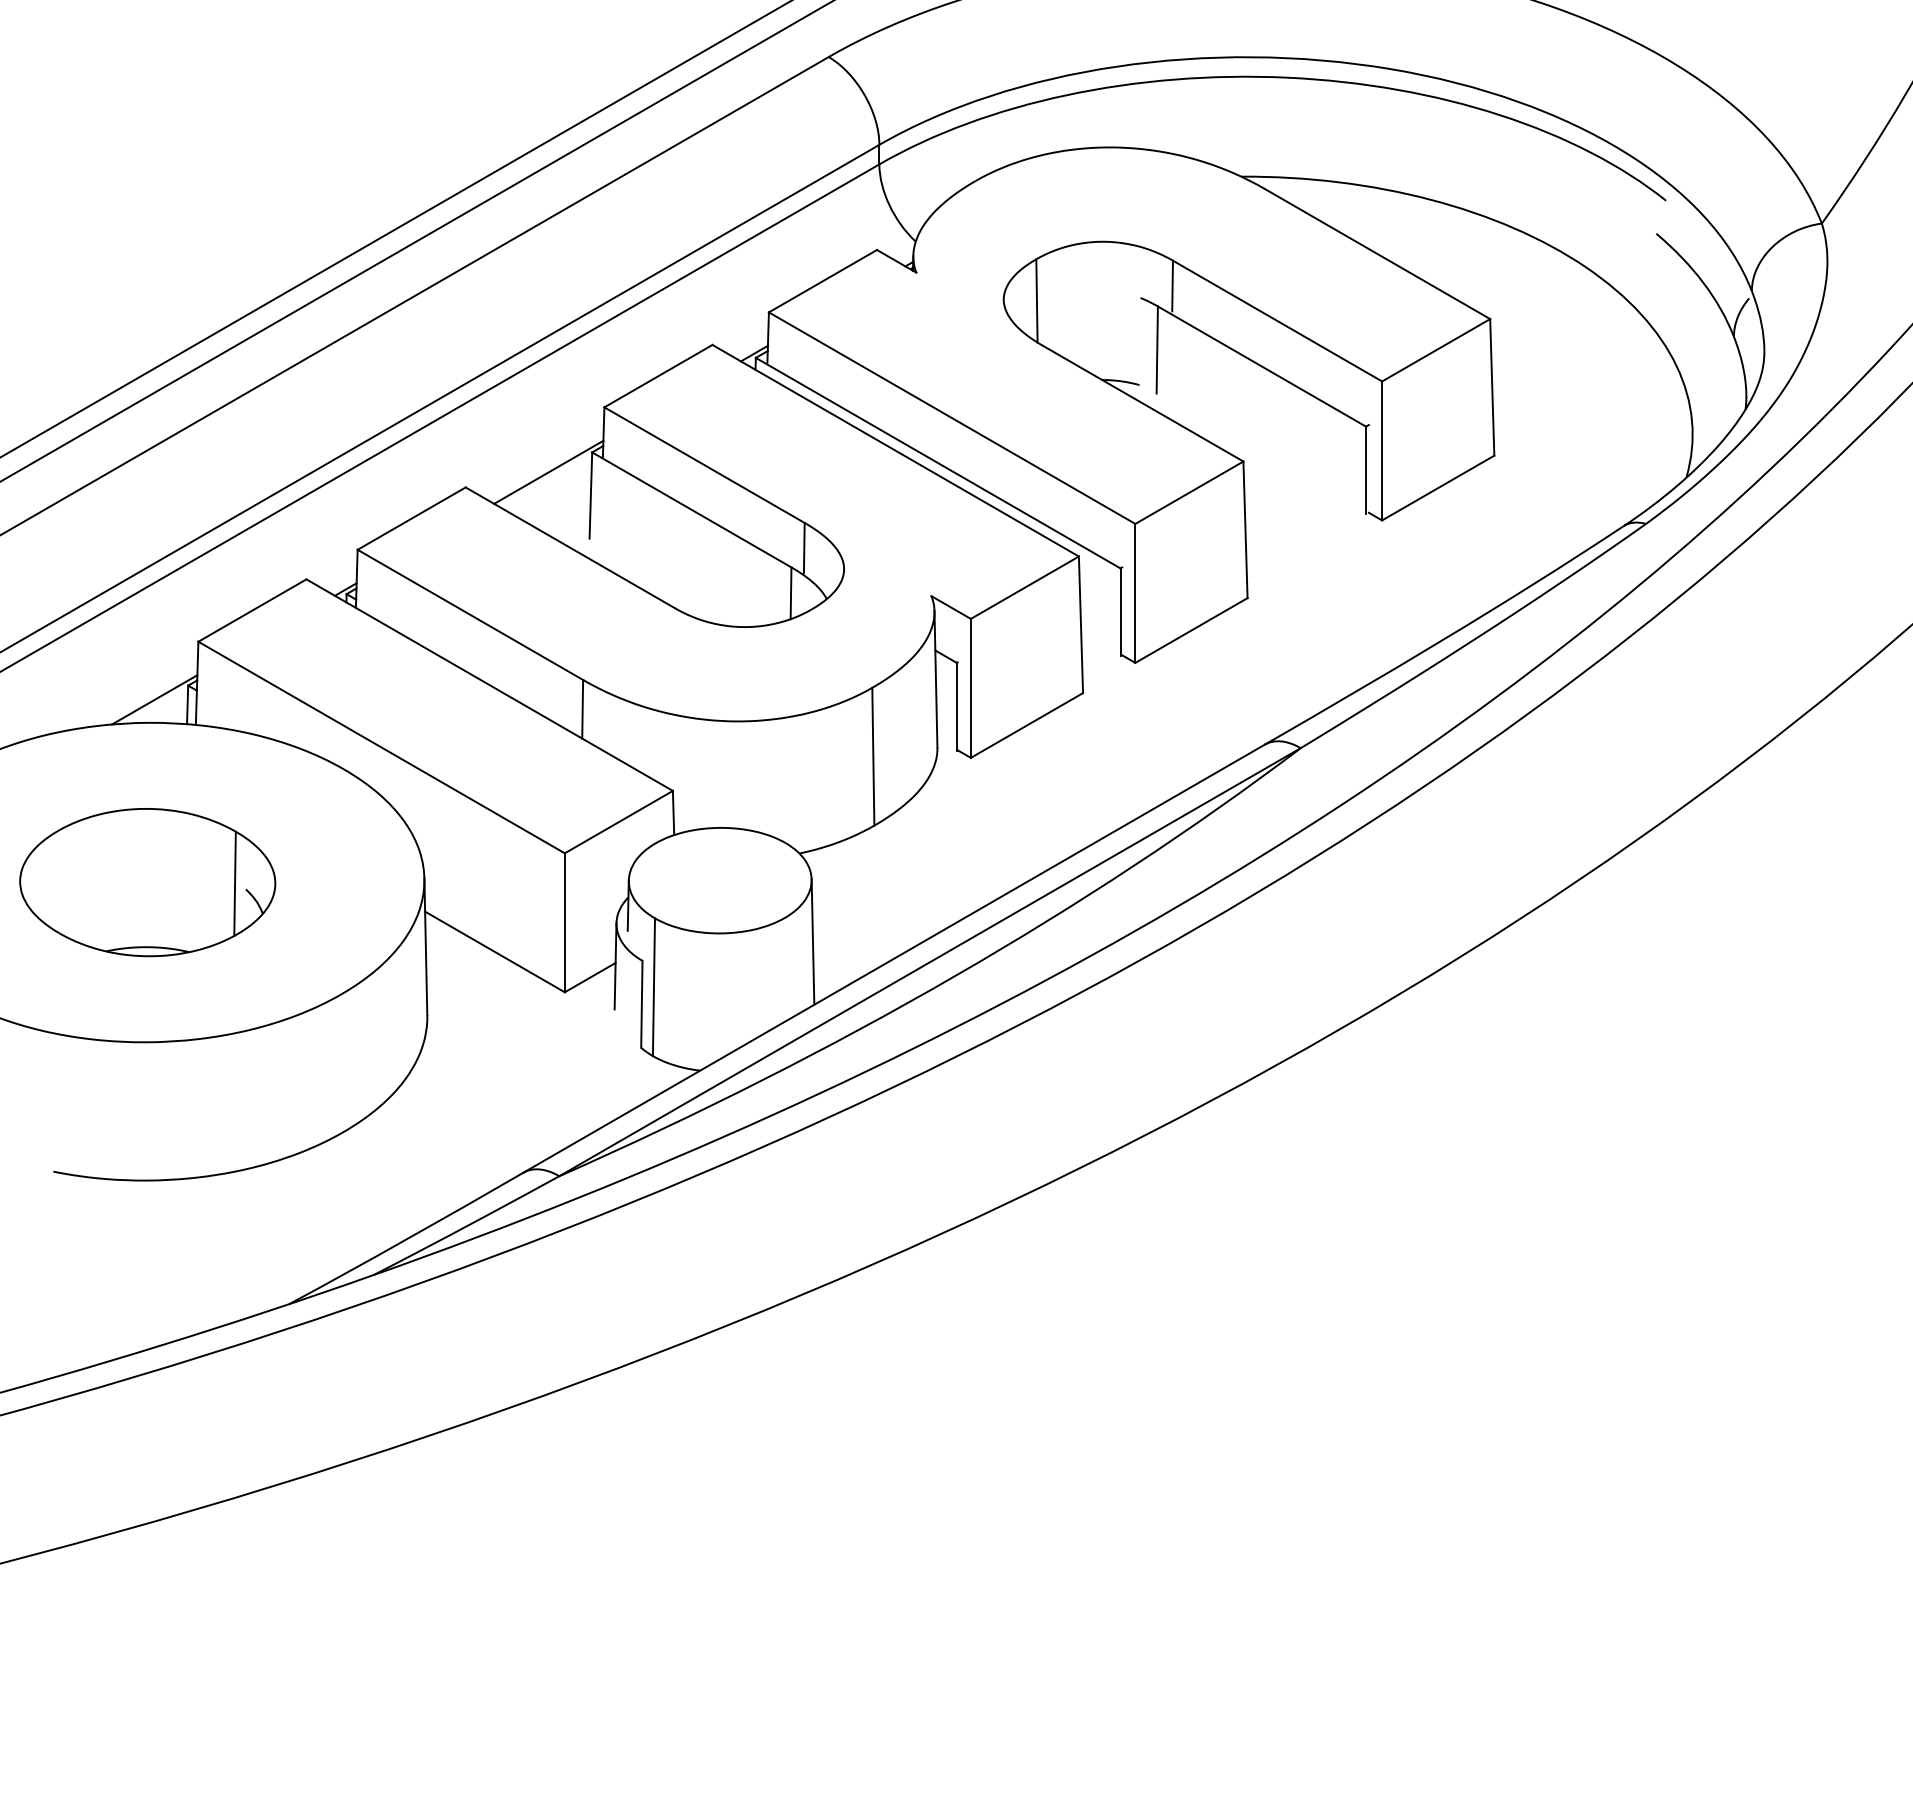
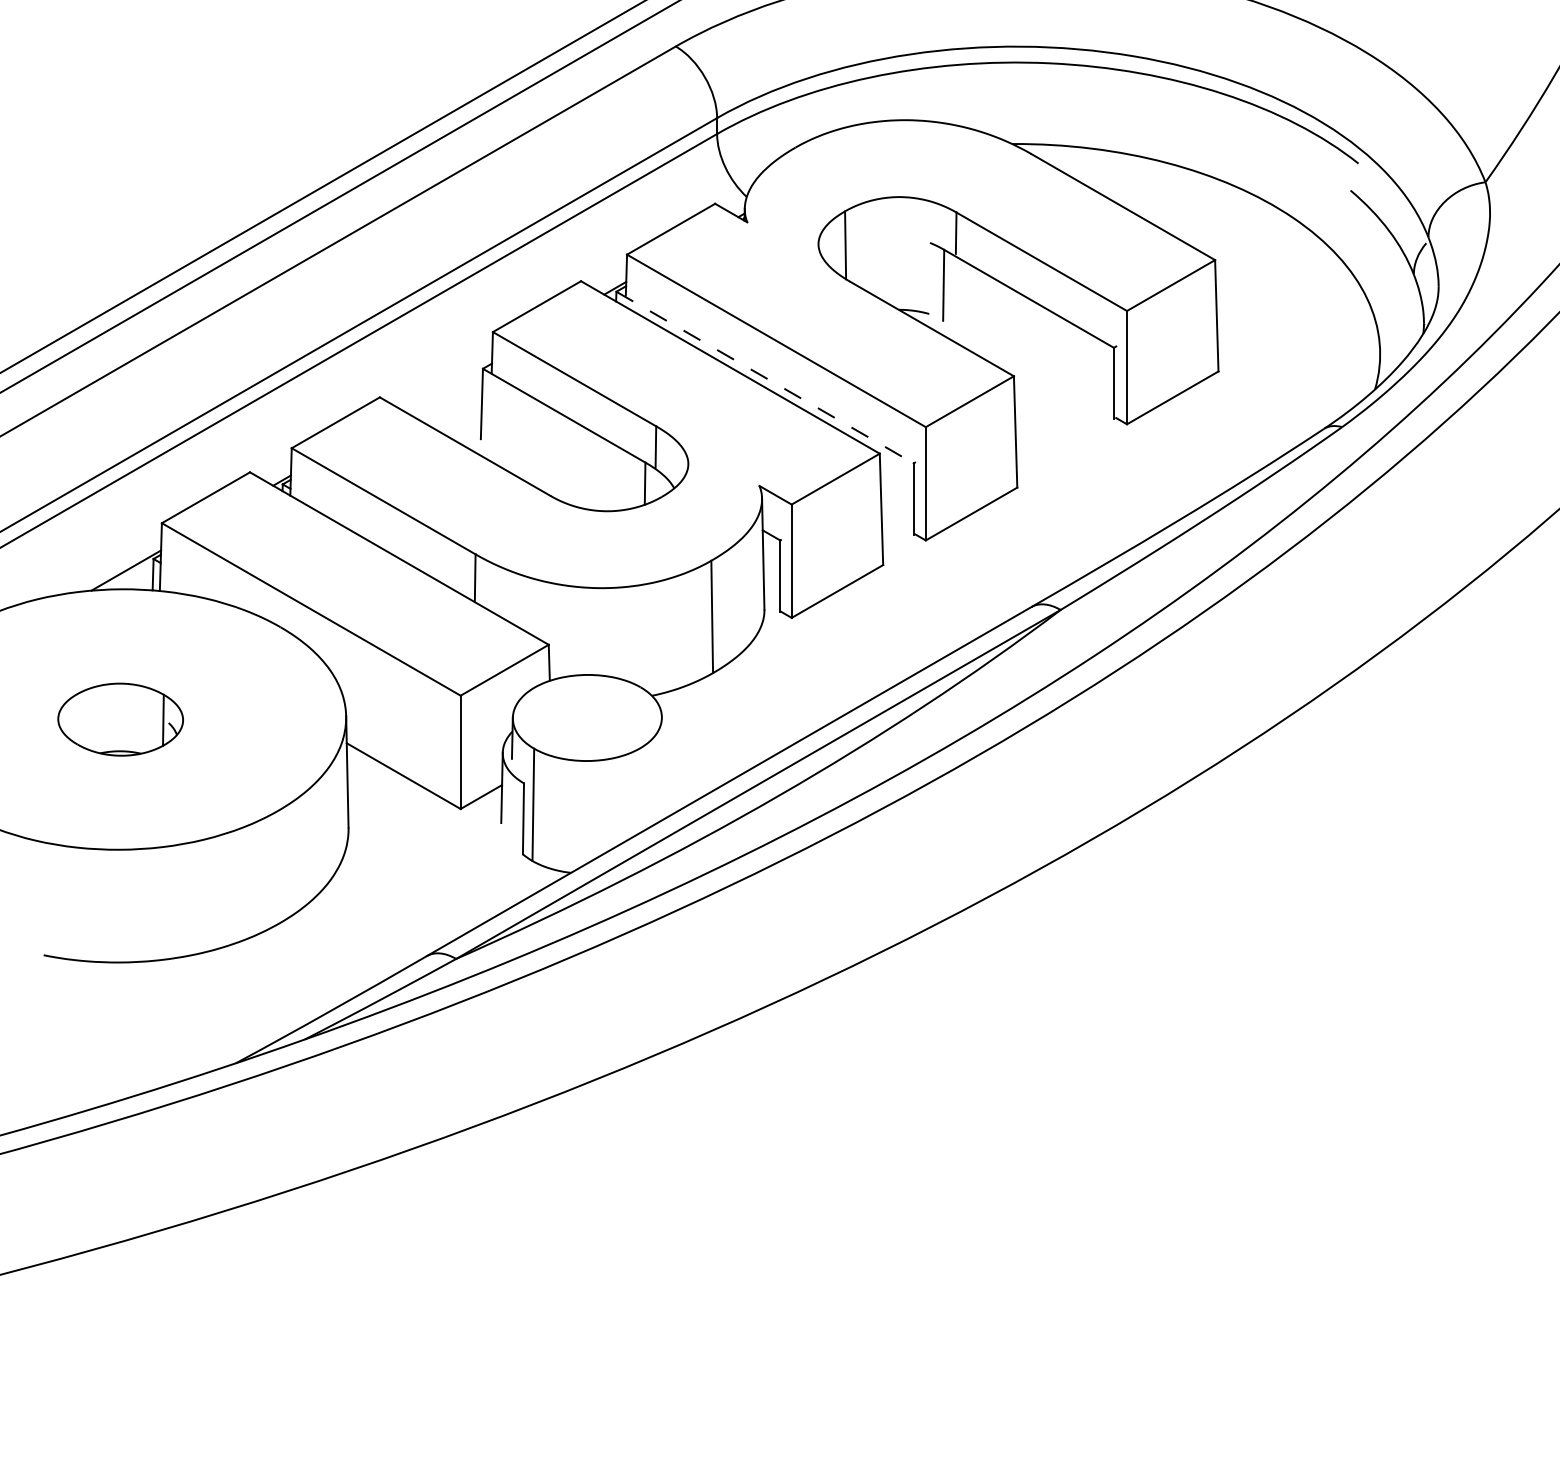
line: (938, 463) -> (765, 377), solid -> dashed
line: (548, 471) -> (447, 384), removed
part: (147, 882) -> (120, 719), size x0.6
line: (812, 941) -> (662, 767), removed

